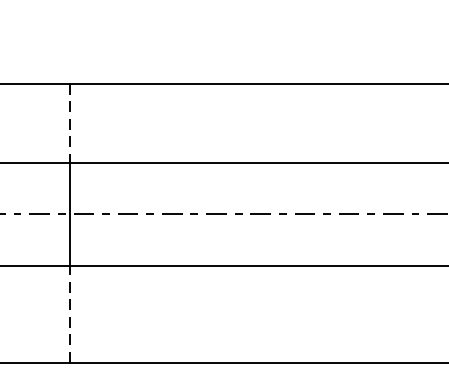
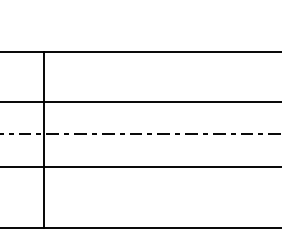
line: (70, 123) -> (44, 77), dashed -> solid
line: (70, 314) -> (44, 197), dashed -> solid

